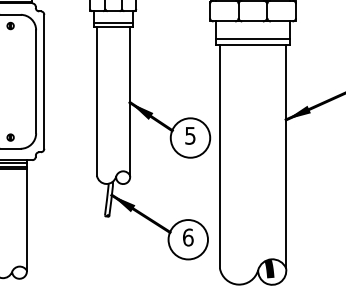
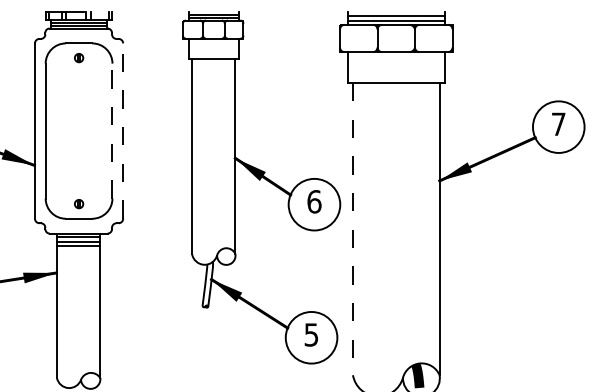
line: (113, 22) -> (213, 53), removed
line: (252, 38) -> (395, 74), removed
line: (36, 81) -> (112, 130), solid -> dashed
line: (44, 82) -> (123, 131), solid -> dashed
text: (190, 135) -> (314, 201), 5 -> 6
line: (219, 157) -> (352, 229), solid -> dashed
text: (188, 237) -> (311, 334), 6 -> 5

